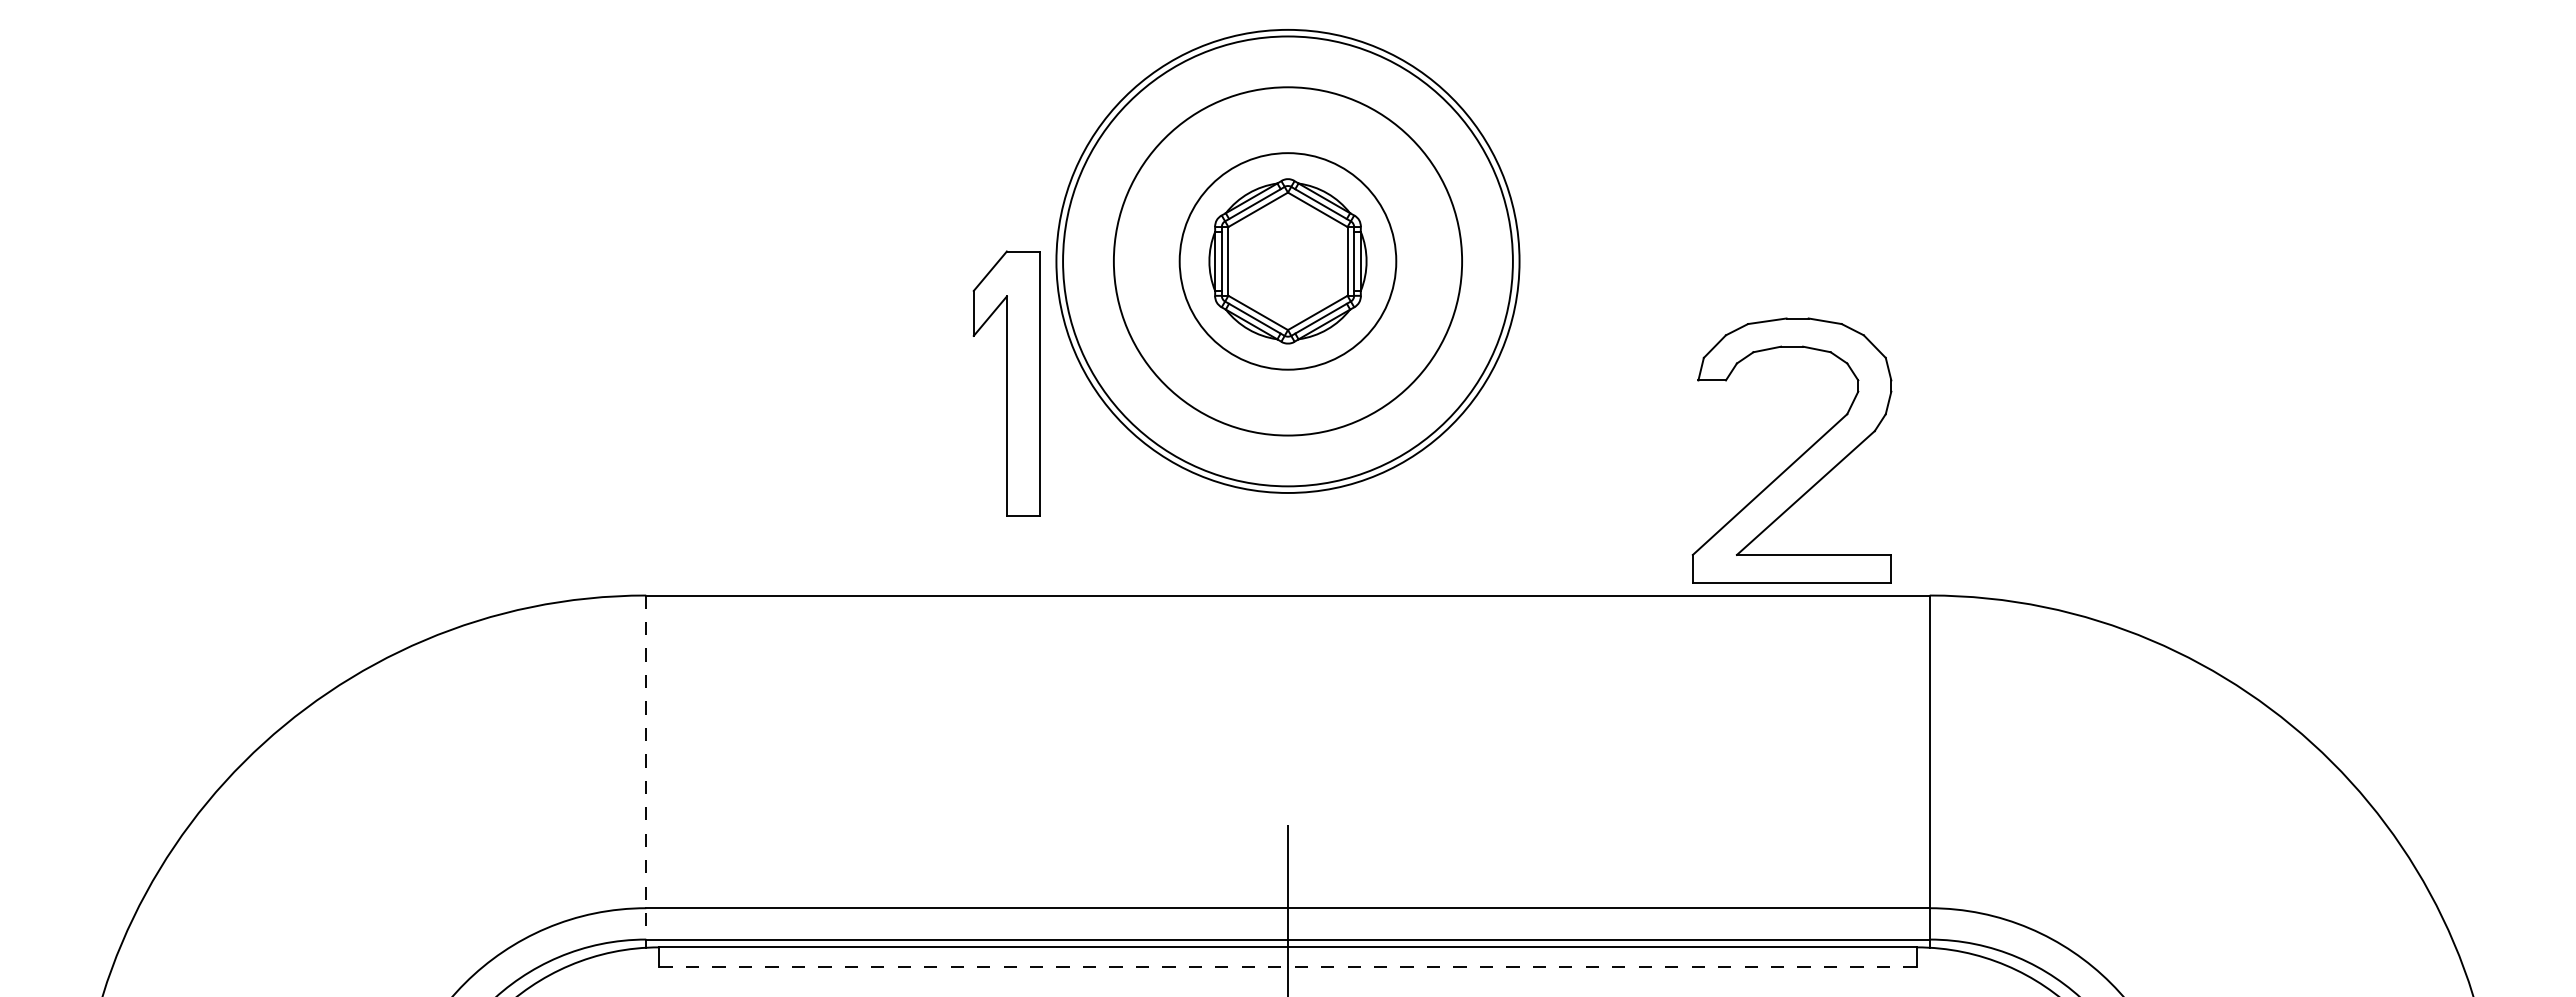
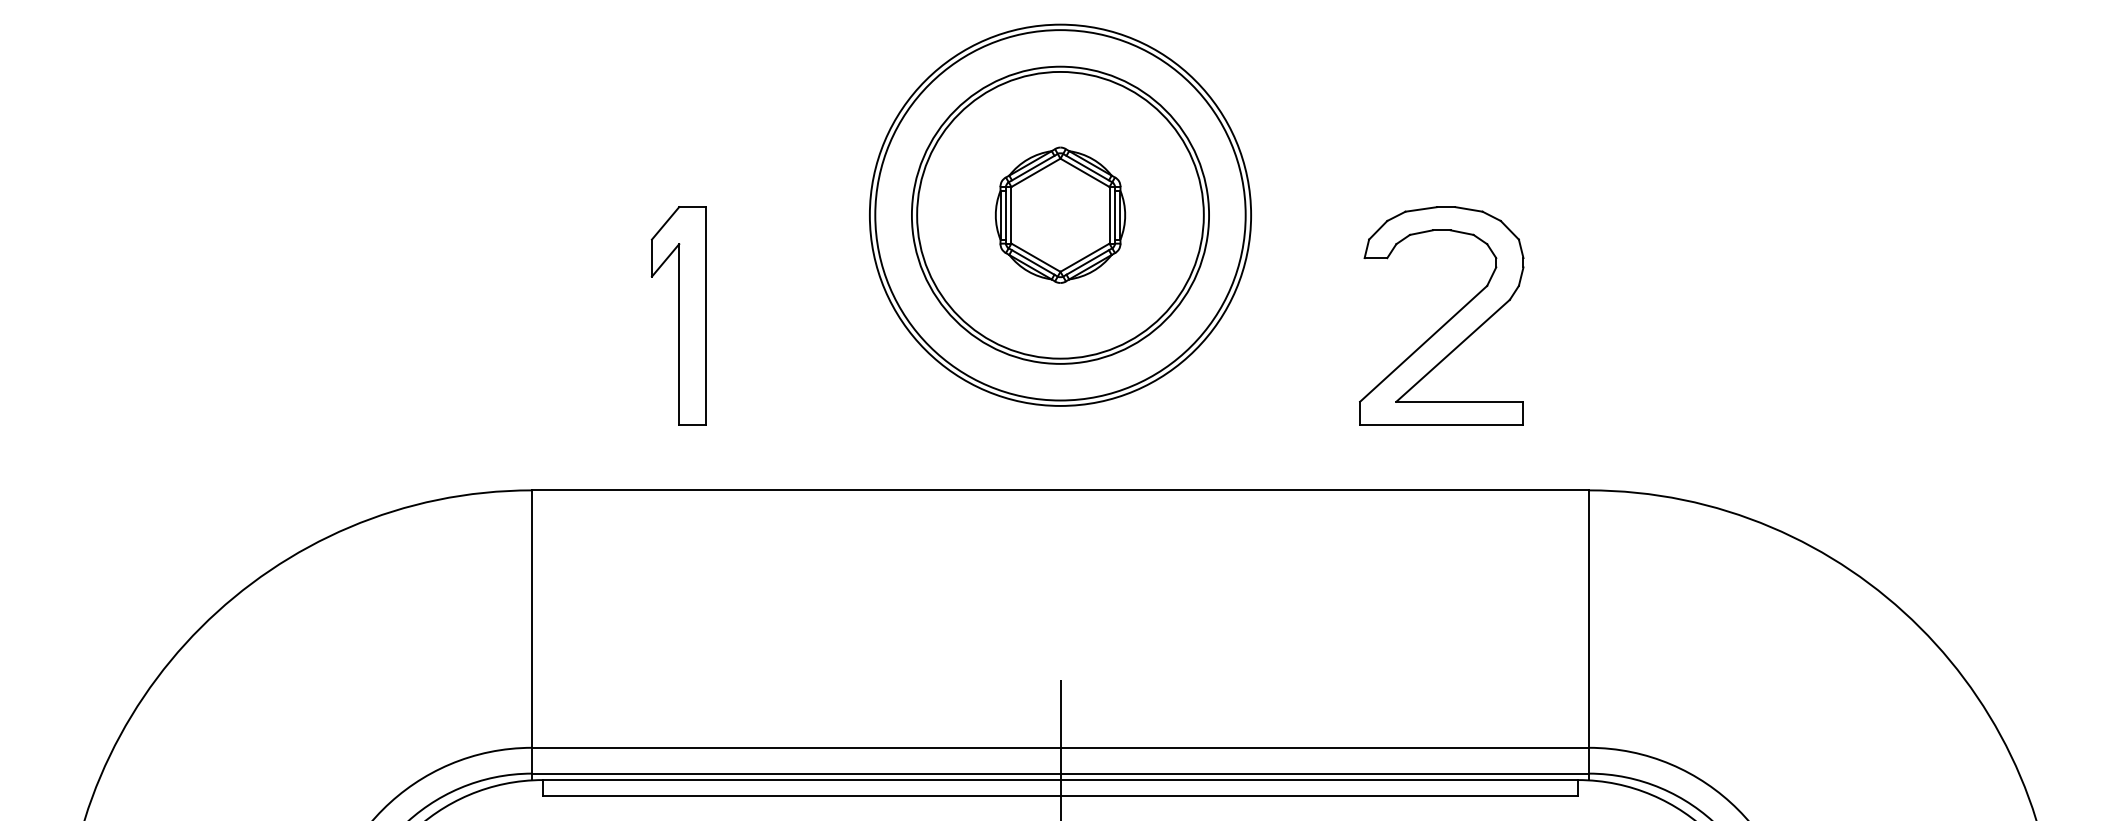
circle: (1287, 260) -> (1060, 214), size x1.67
part: (1006, 383) -> (678, 315), moved
part: (1798, 457) -> (1447, 321), moved
line: (646, 768) -> (532, 632), dashed -> solid
line: (1287, 967) -> (1060, 796), dashed -> solid

